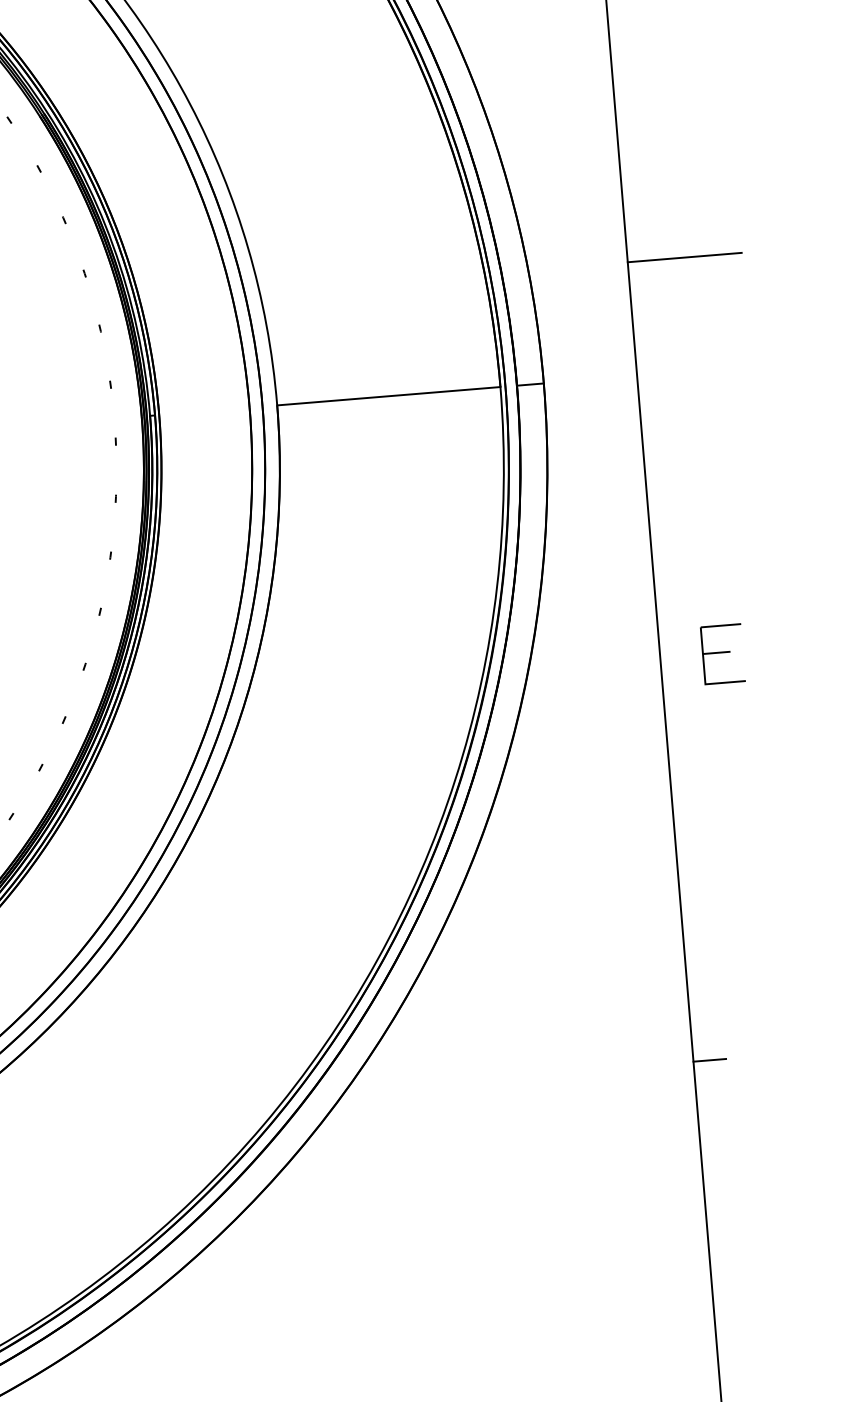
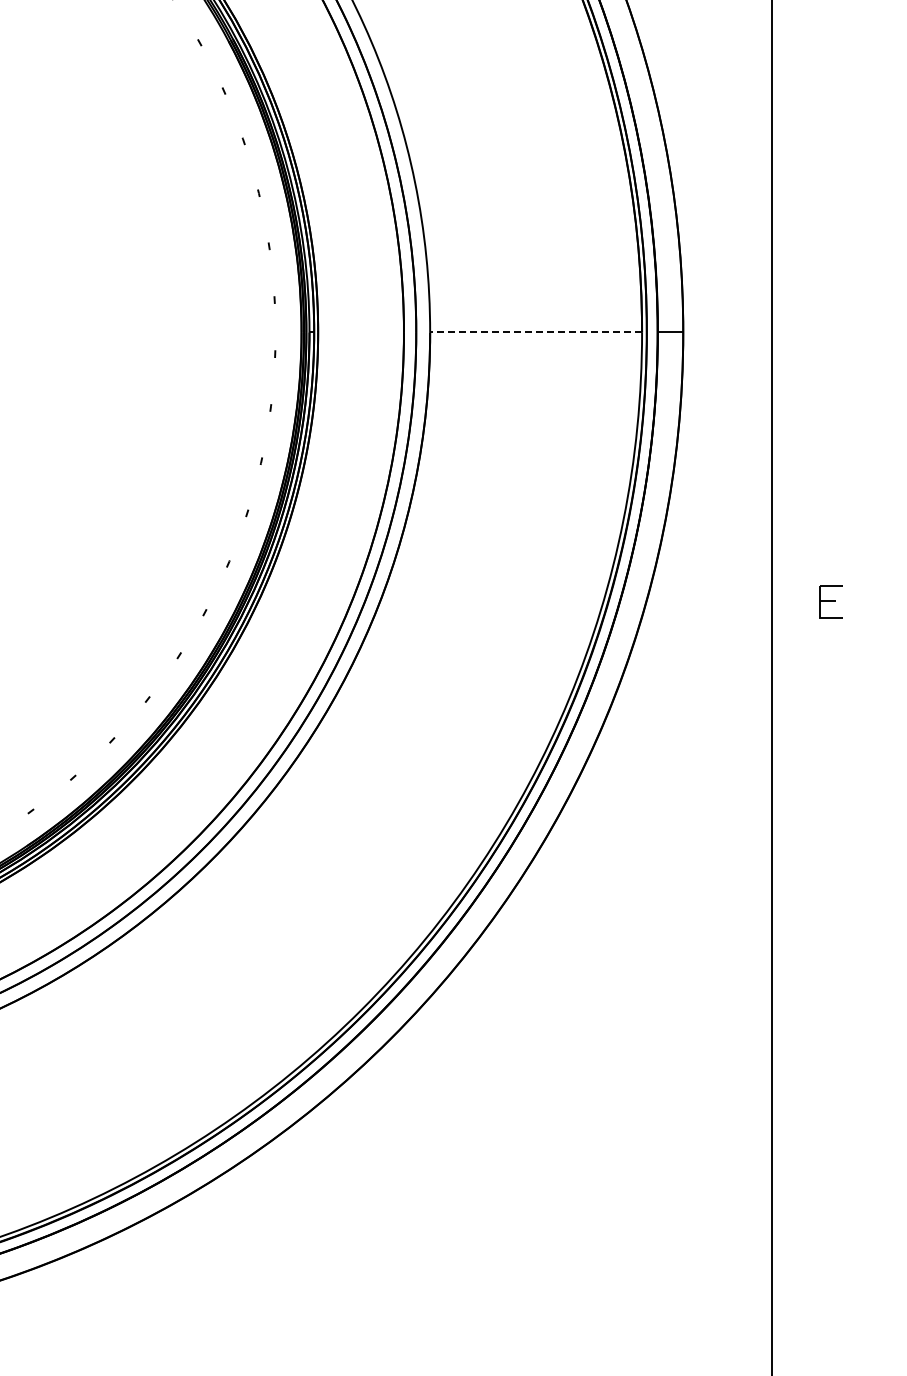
line: (684, 257) -> (825, 224), removed
line: (389, 396) -> (536, 332), solid -> dashed
part: (722, 654) -> (830, 601), size x0.6
line: (708, 1060) -> (786, 983), removed

